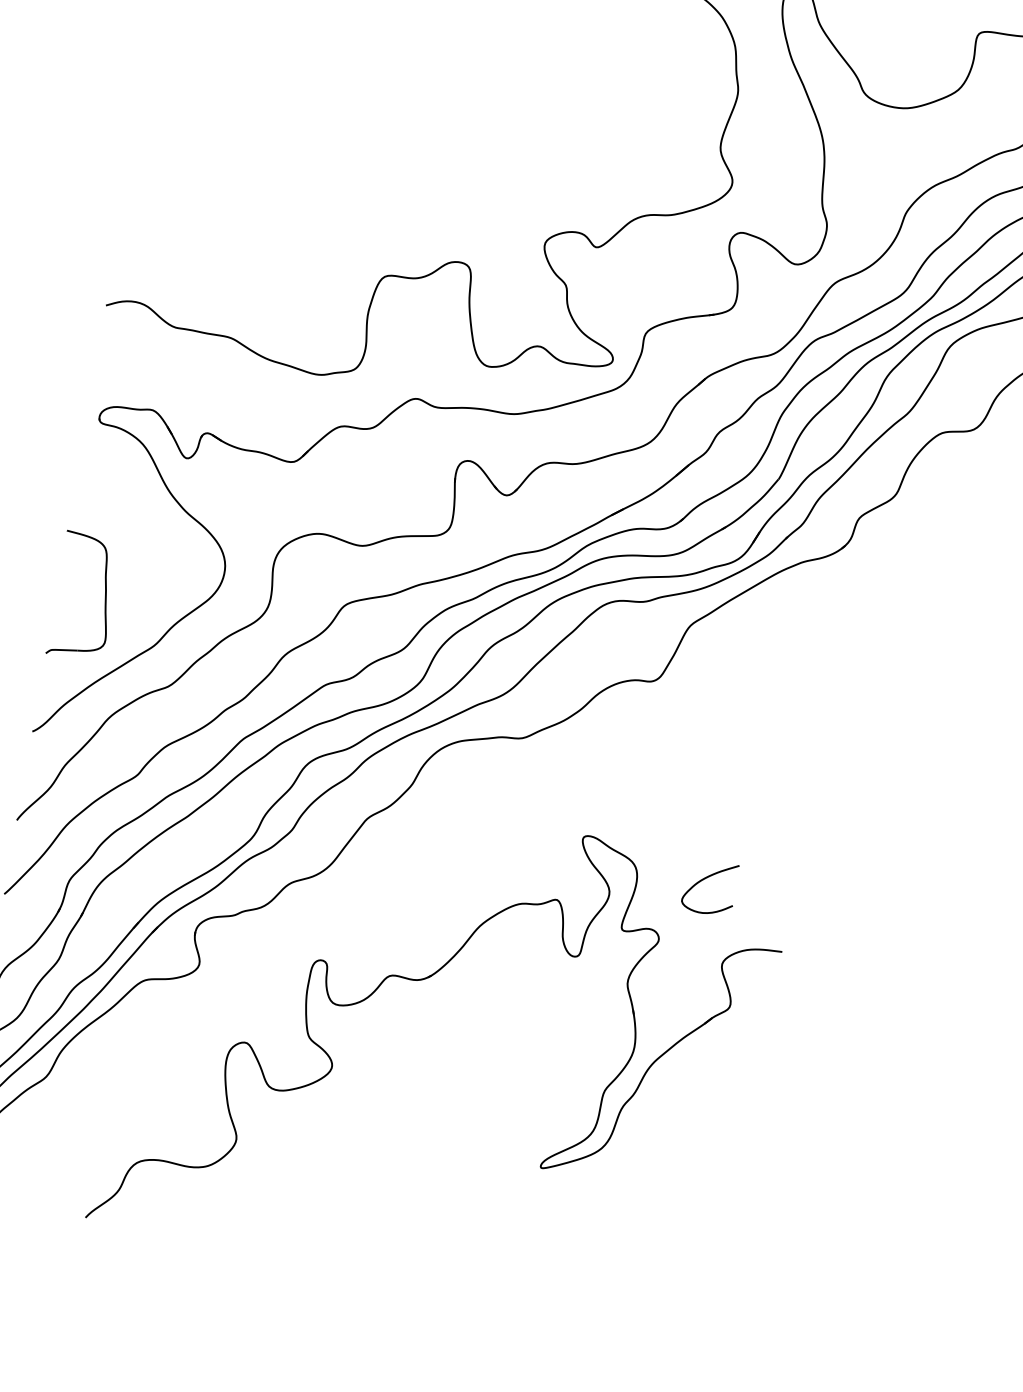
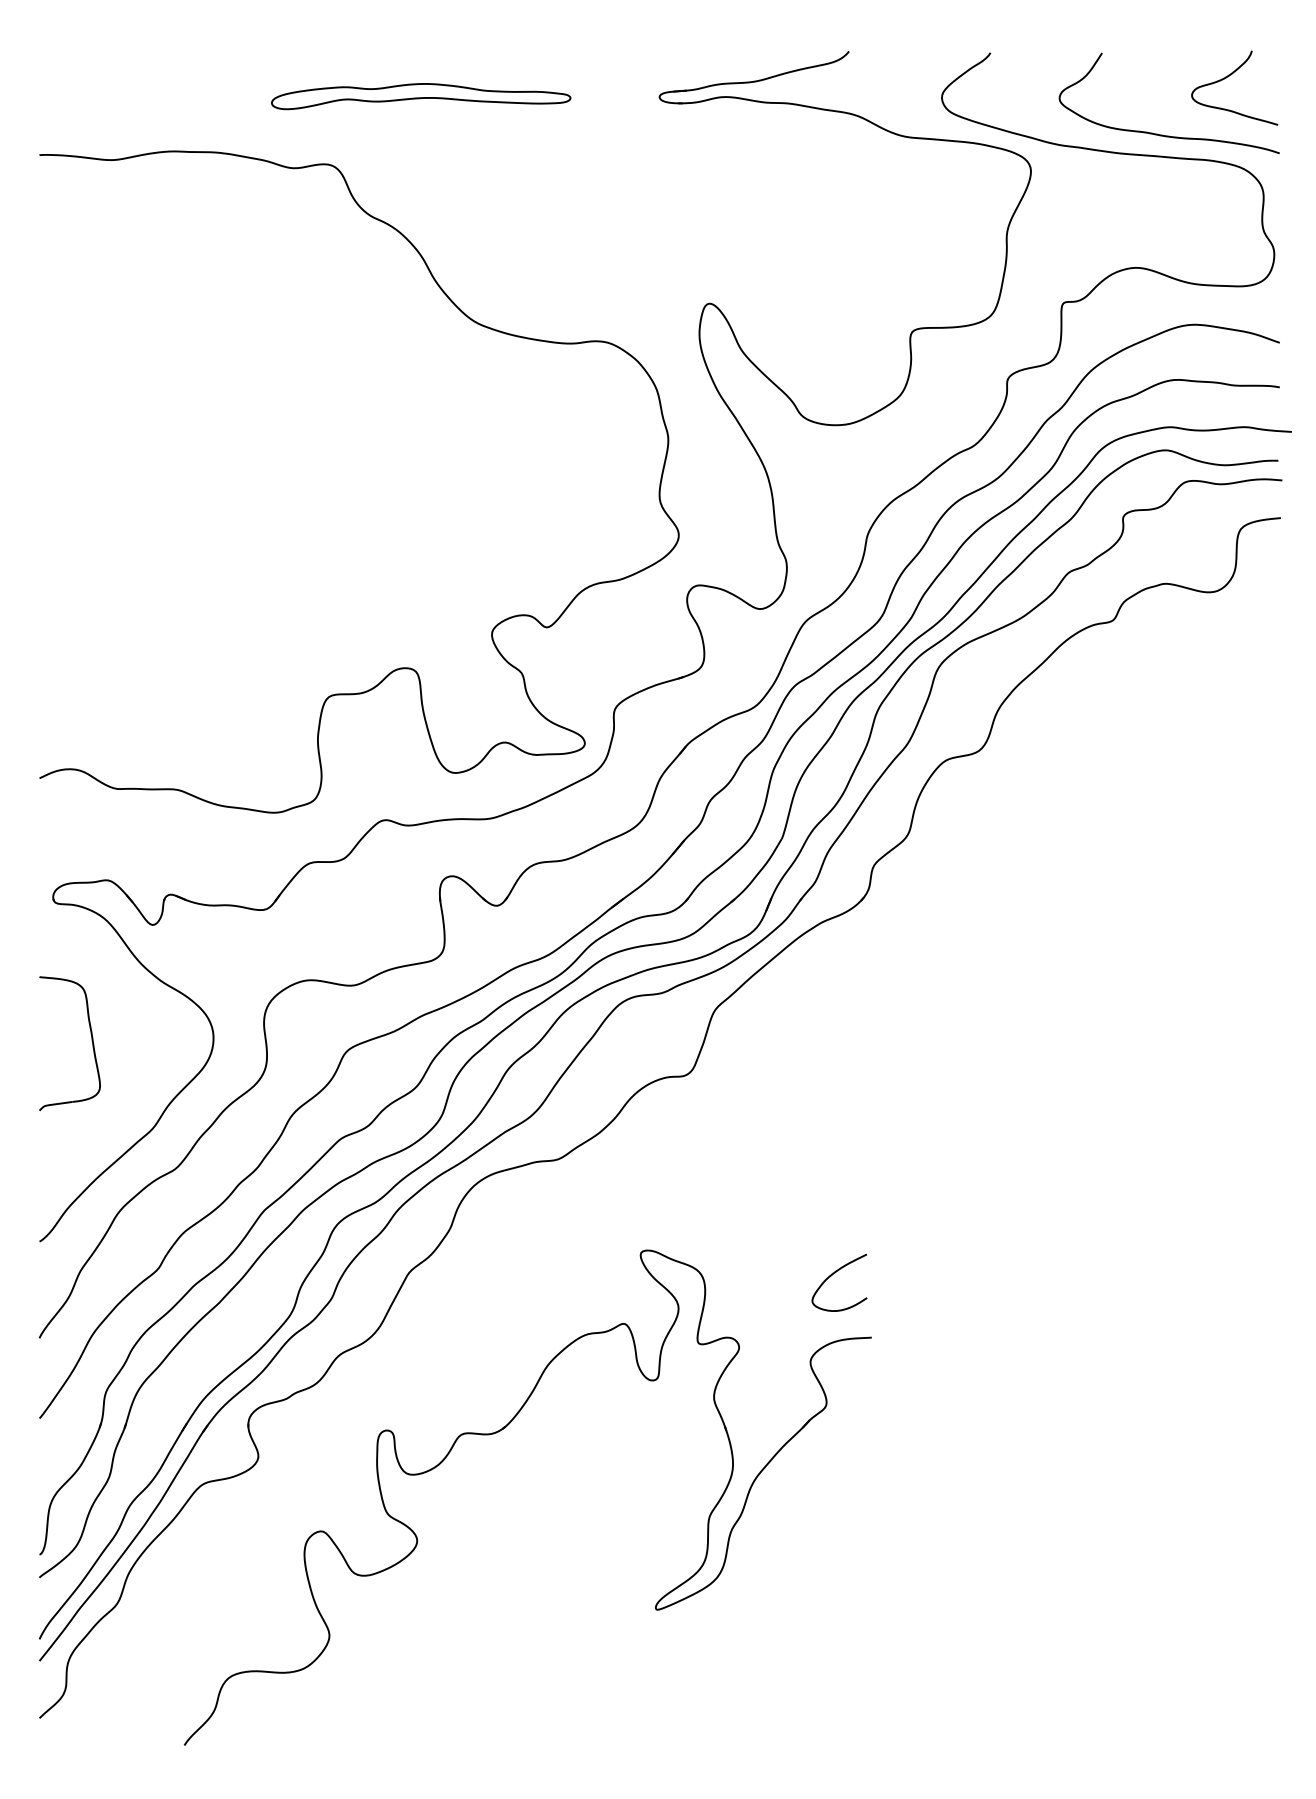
part: (104, 598) -> (91, 1041), moved
curve: (707, 878) -> (835, 1273), moved

